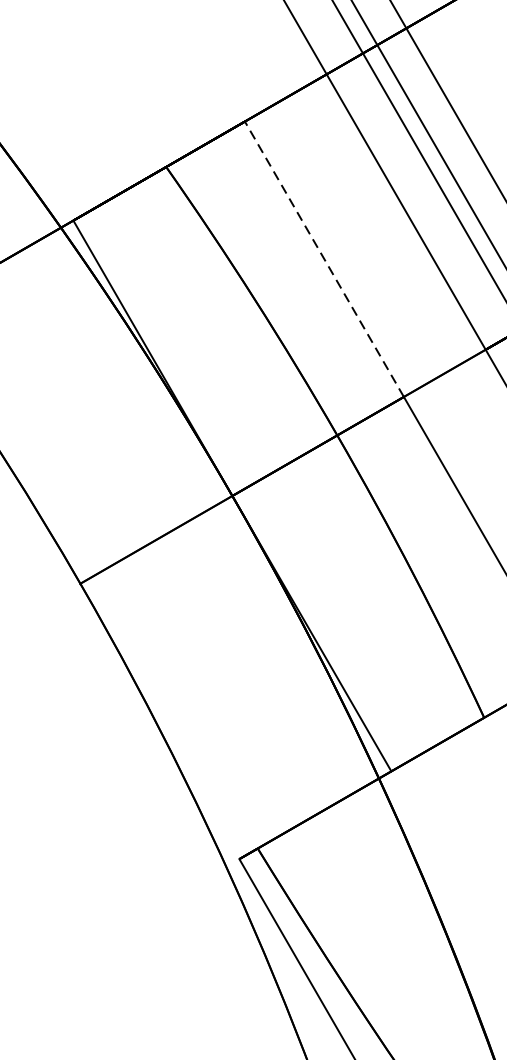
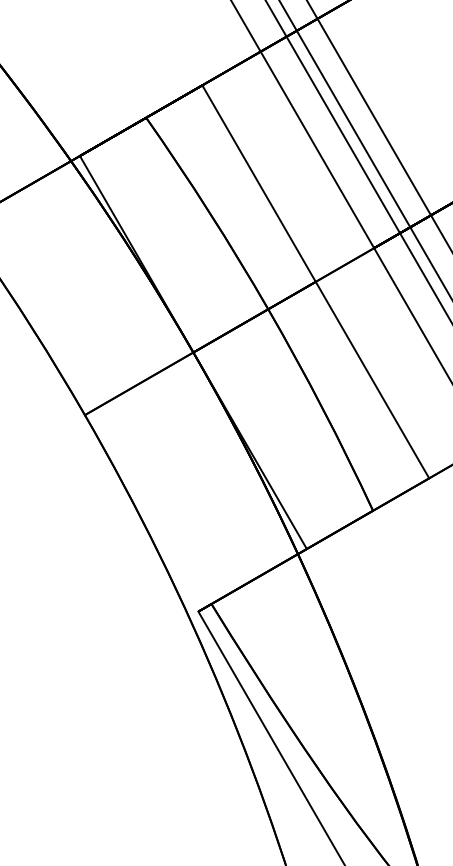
line: (323, 259) -> (258, 183), dashed -> solid

